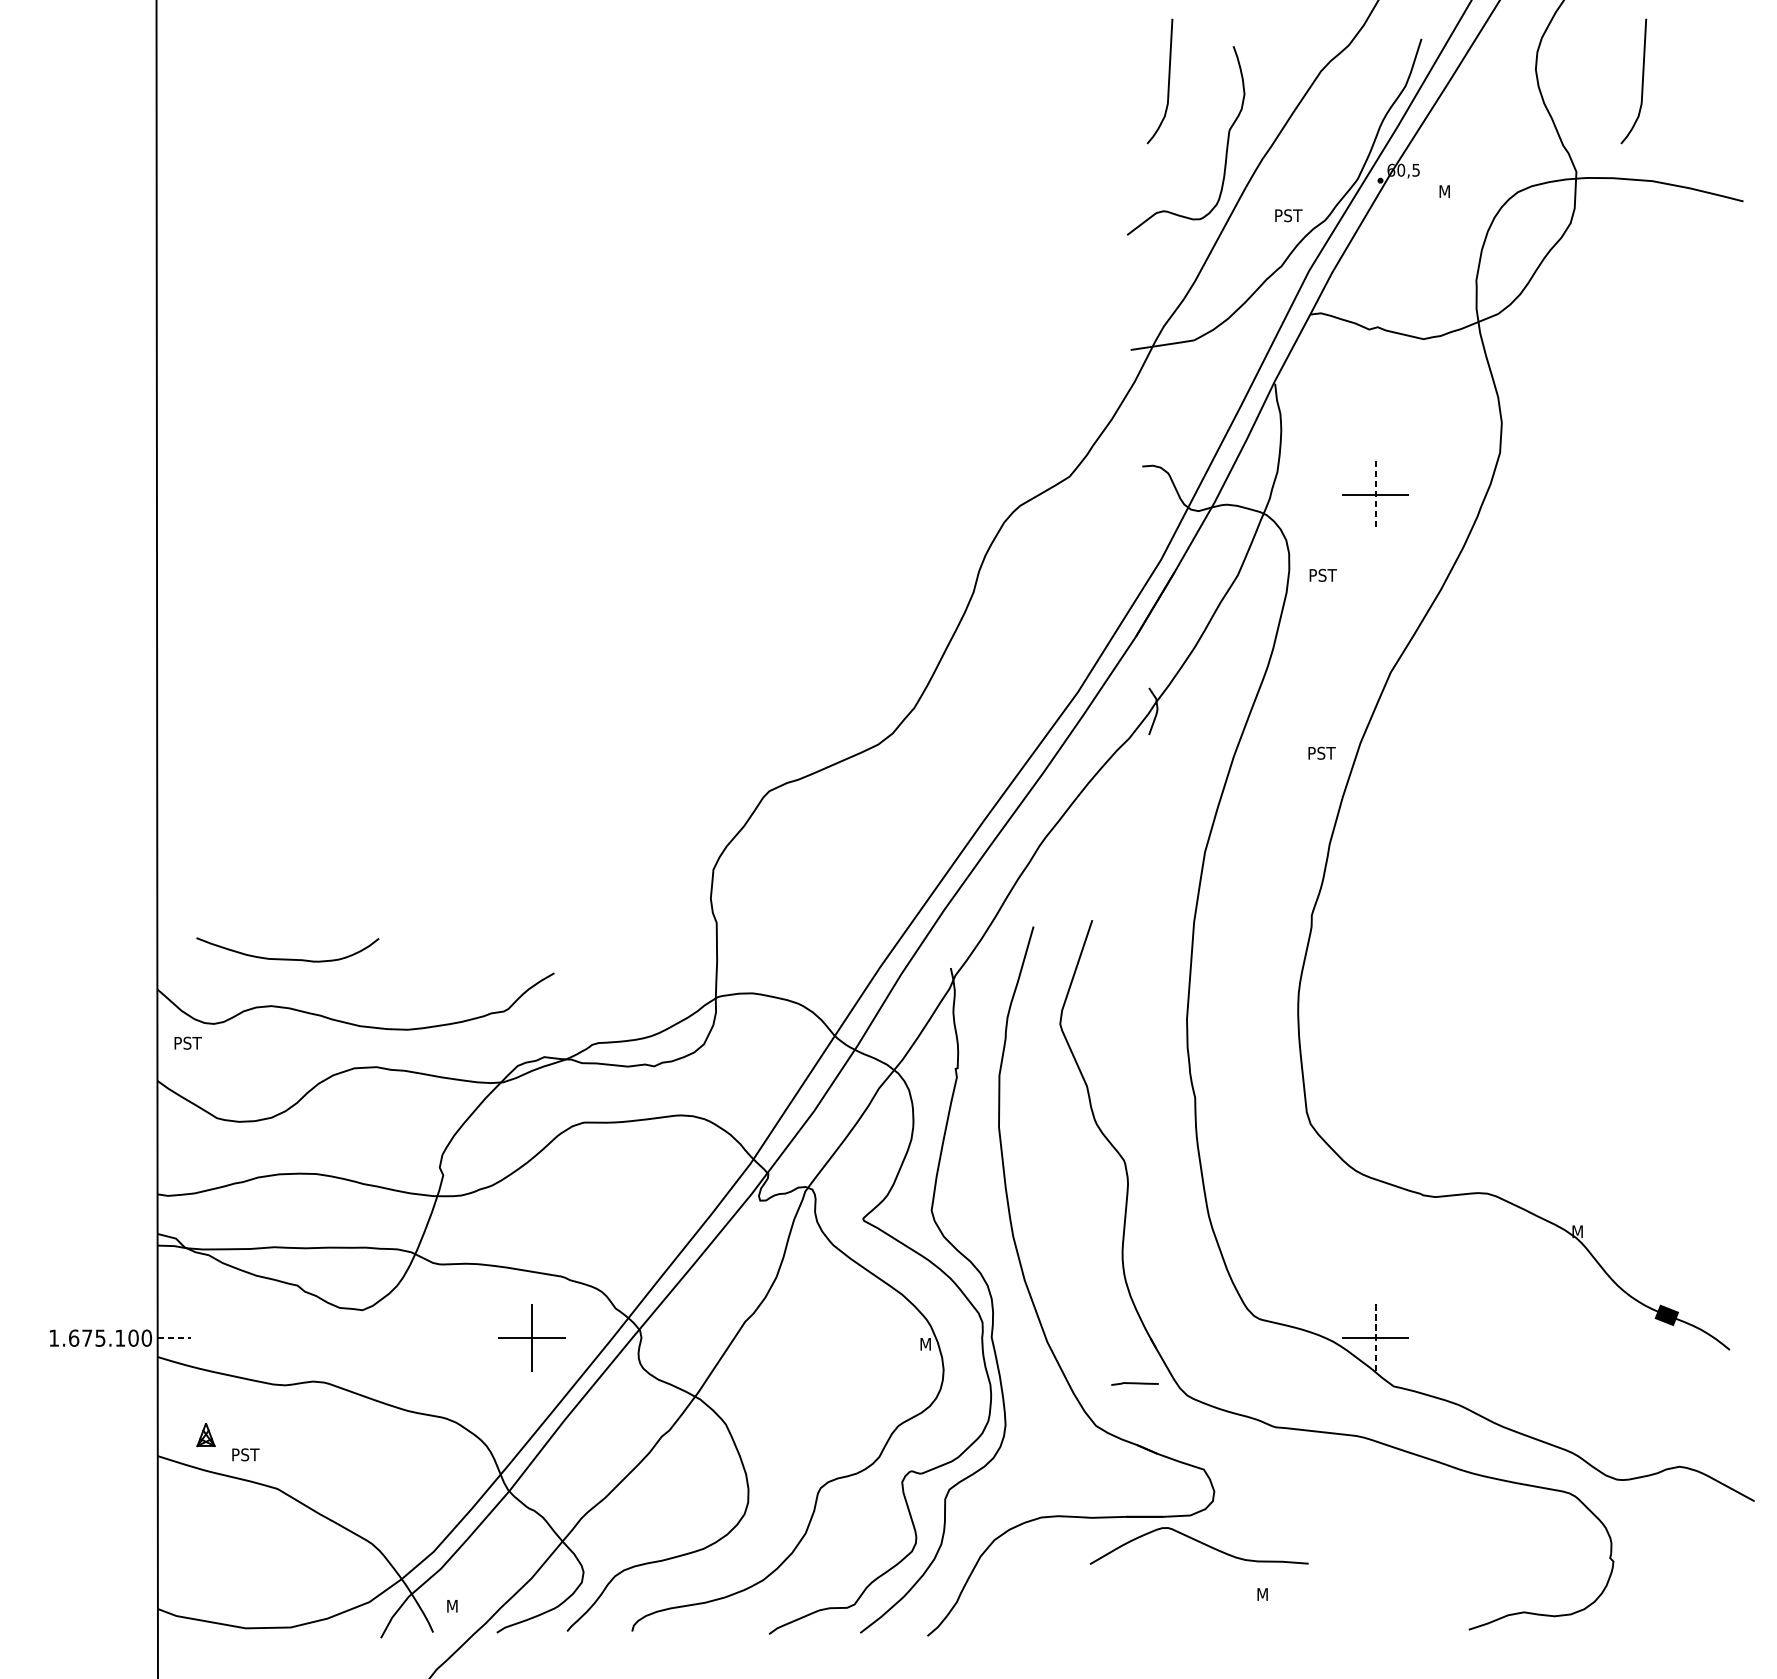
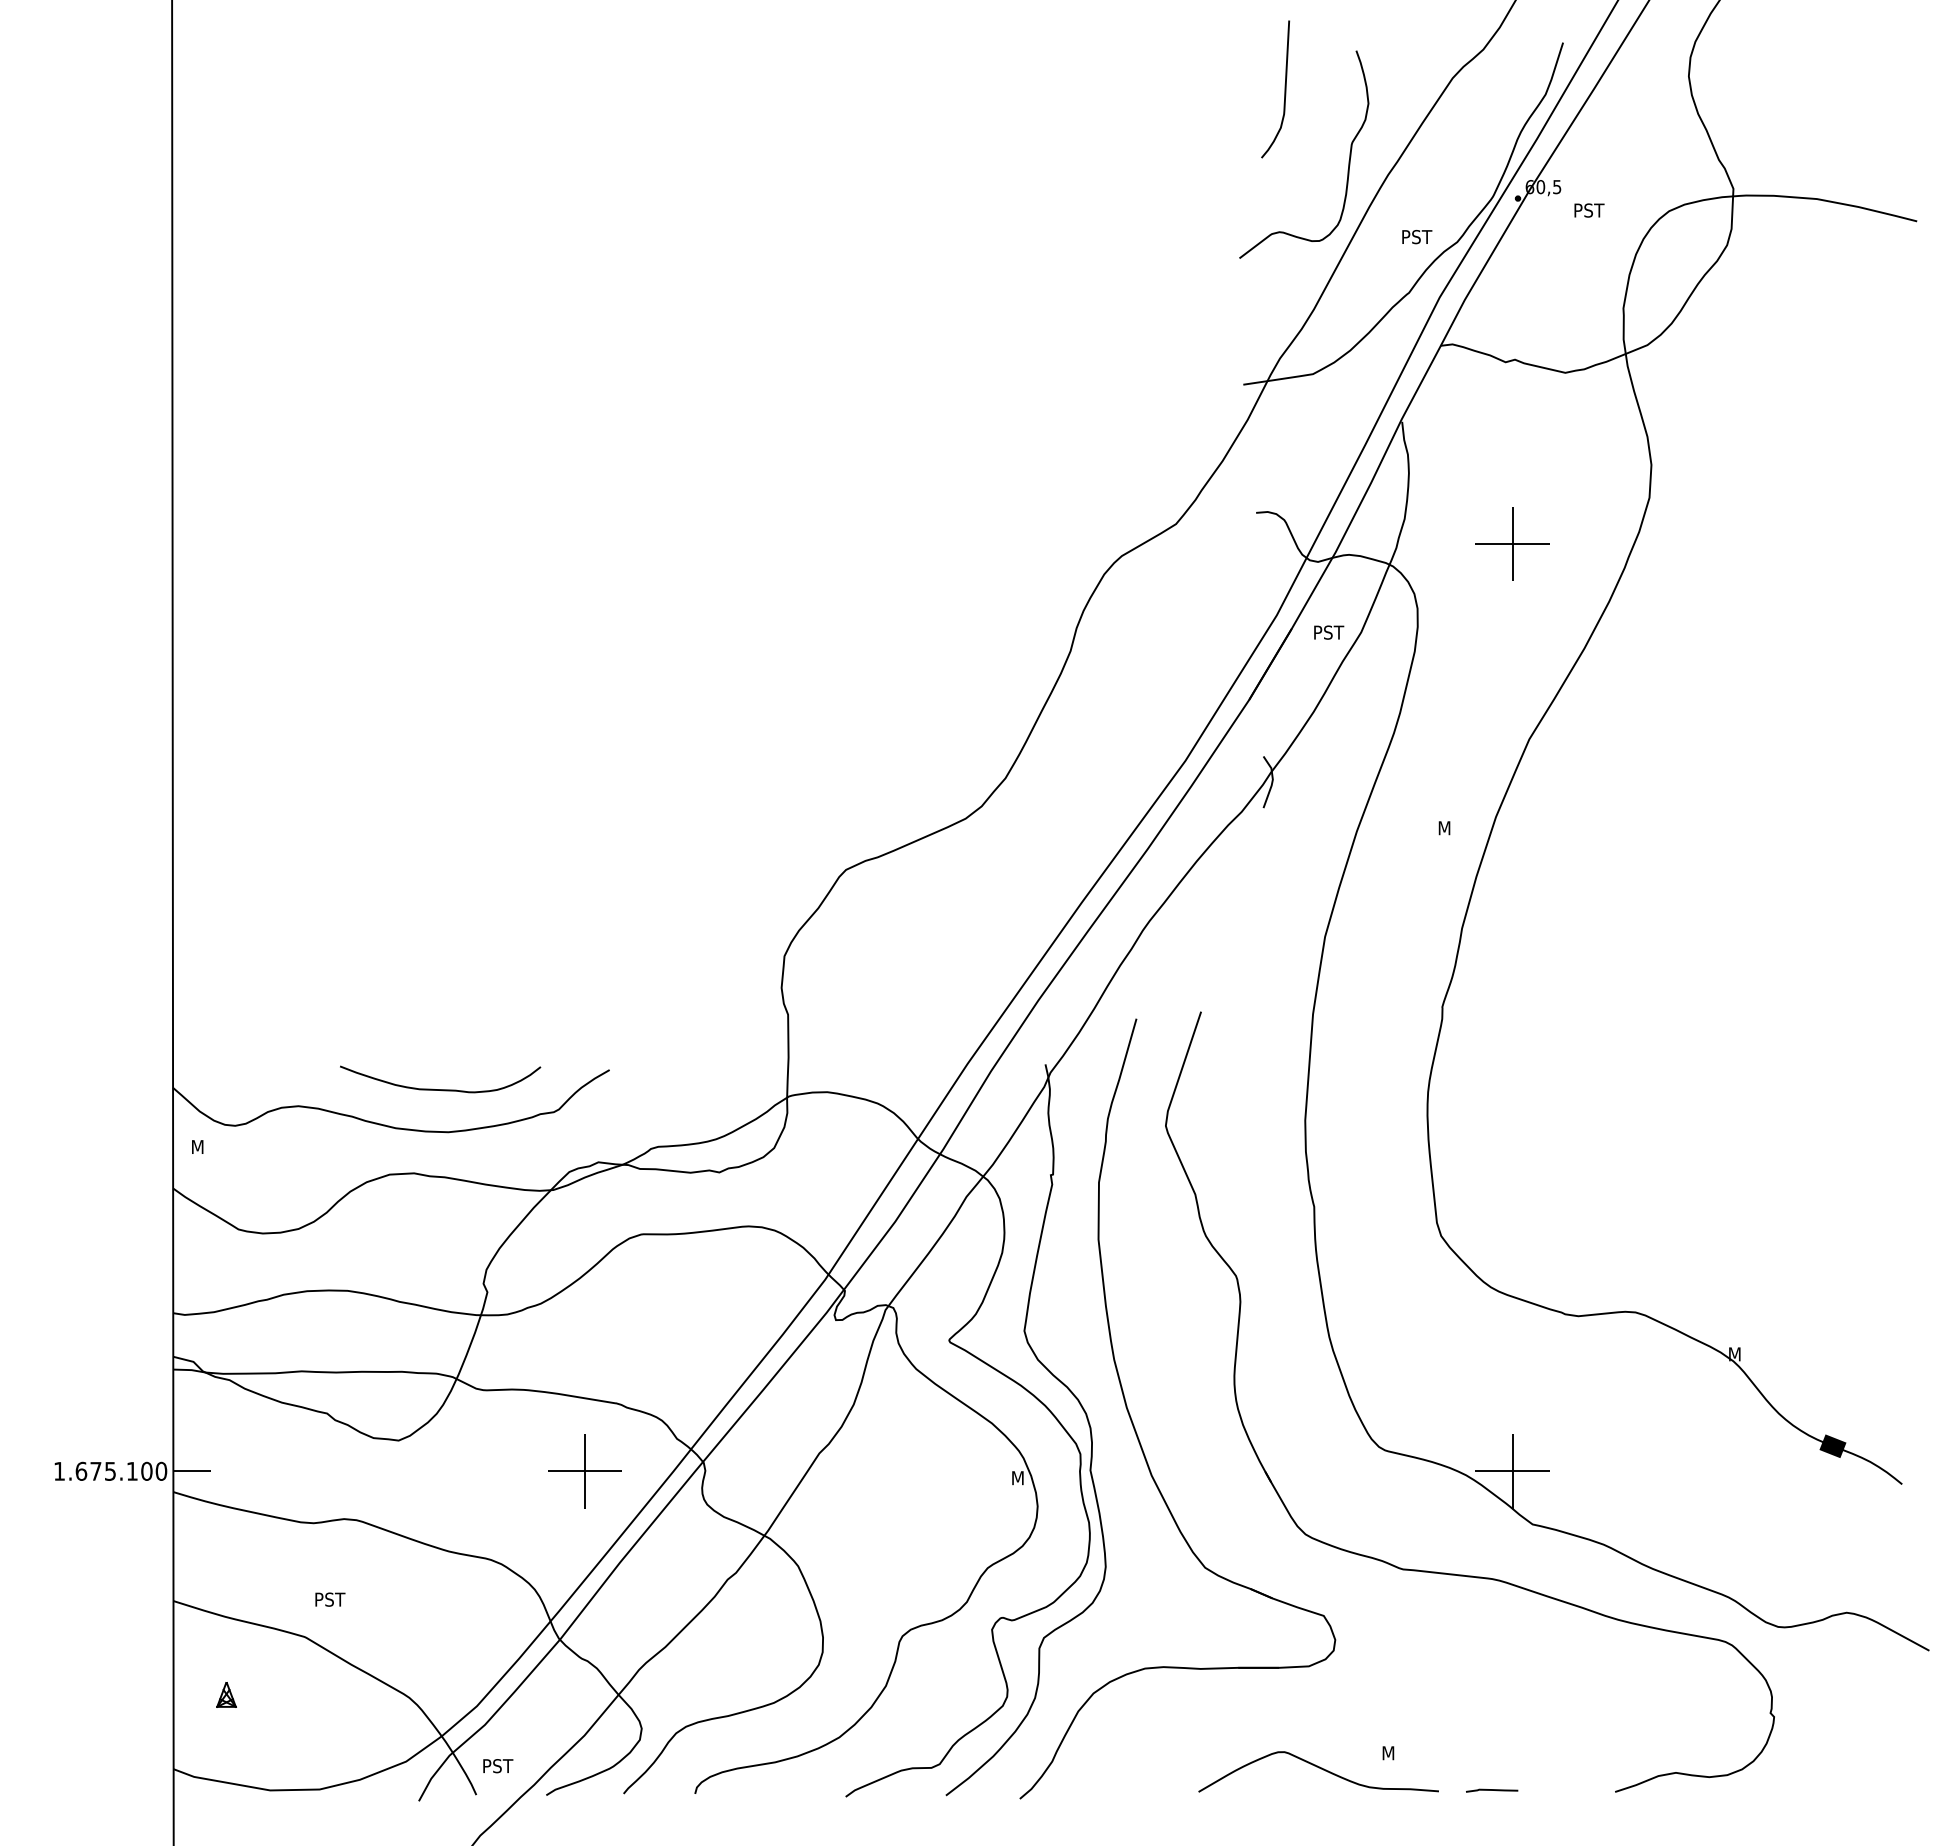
curve: (1641, 81) -> (1805, 89), removed
text: (1445, 191) -> (1589, 210), M -> PST
line: (1375, 495) -> (1512, 544), dashed -> solid
text: (1323, 575) -> (1329, 632), moved
text: (1322, 753) -> (1454, 828), PST -> M
curve: (287, 959) -> (440, 1089), moved
text: (188, 1042) -> (207, 1146), PST -> M
line: (174, 1338) -> (191, 1471), dashed -> solid
line: (1375, 1338) -> (1512, 1471), dashed -> solid
curve: (1135, 1383) -> (1492, 1790), moved
part: (205, 1434) -> (226, 1694), moved
text: (246, 1454) -> (330, 1599), moved
curve: (1199, 1542) -> (1318, 1768), moved
text: (453, 1606) -> (498, 1766), M -> PST

